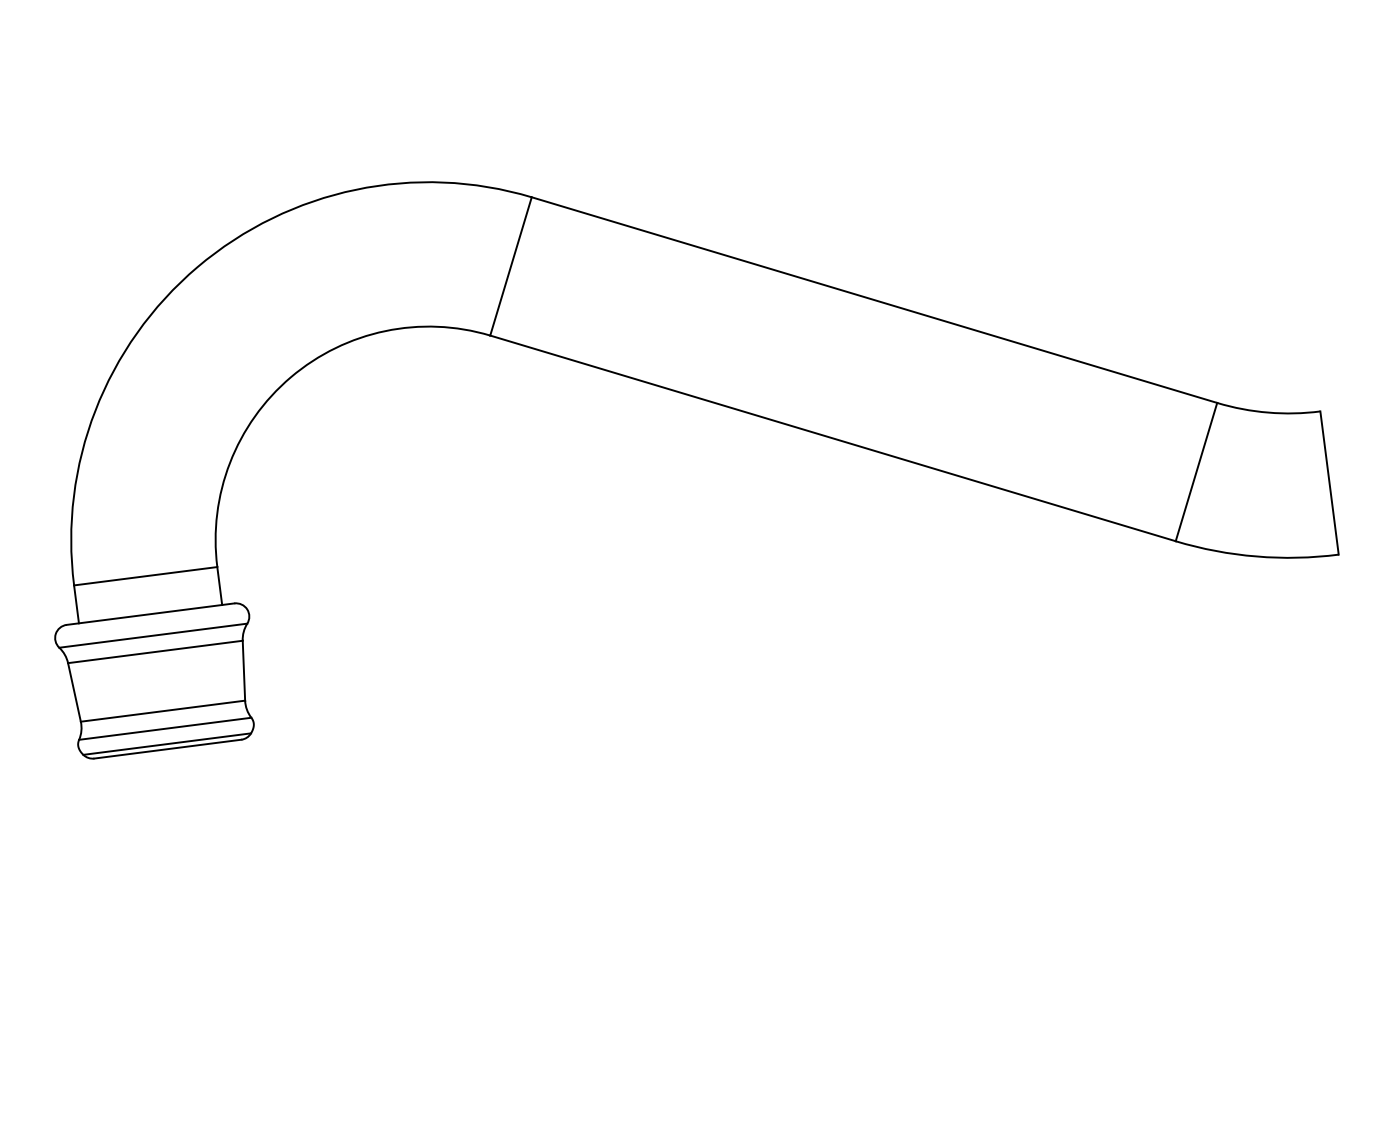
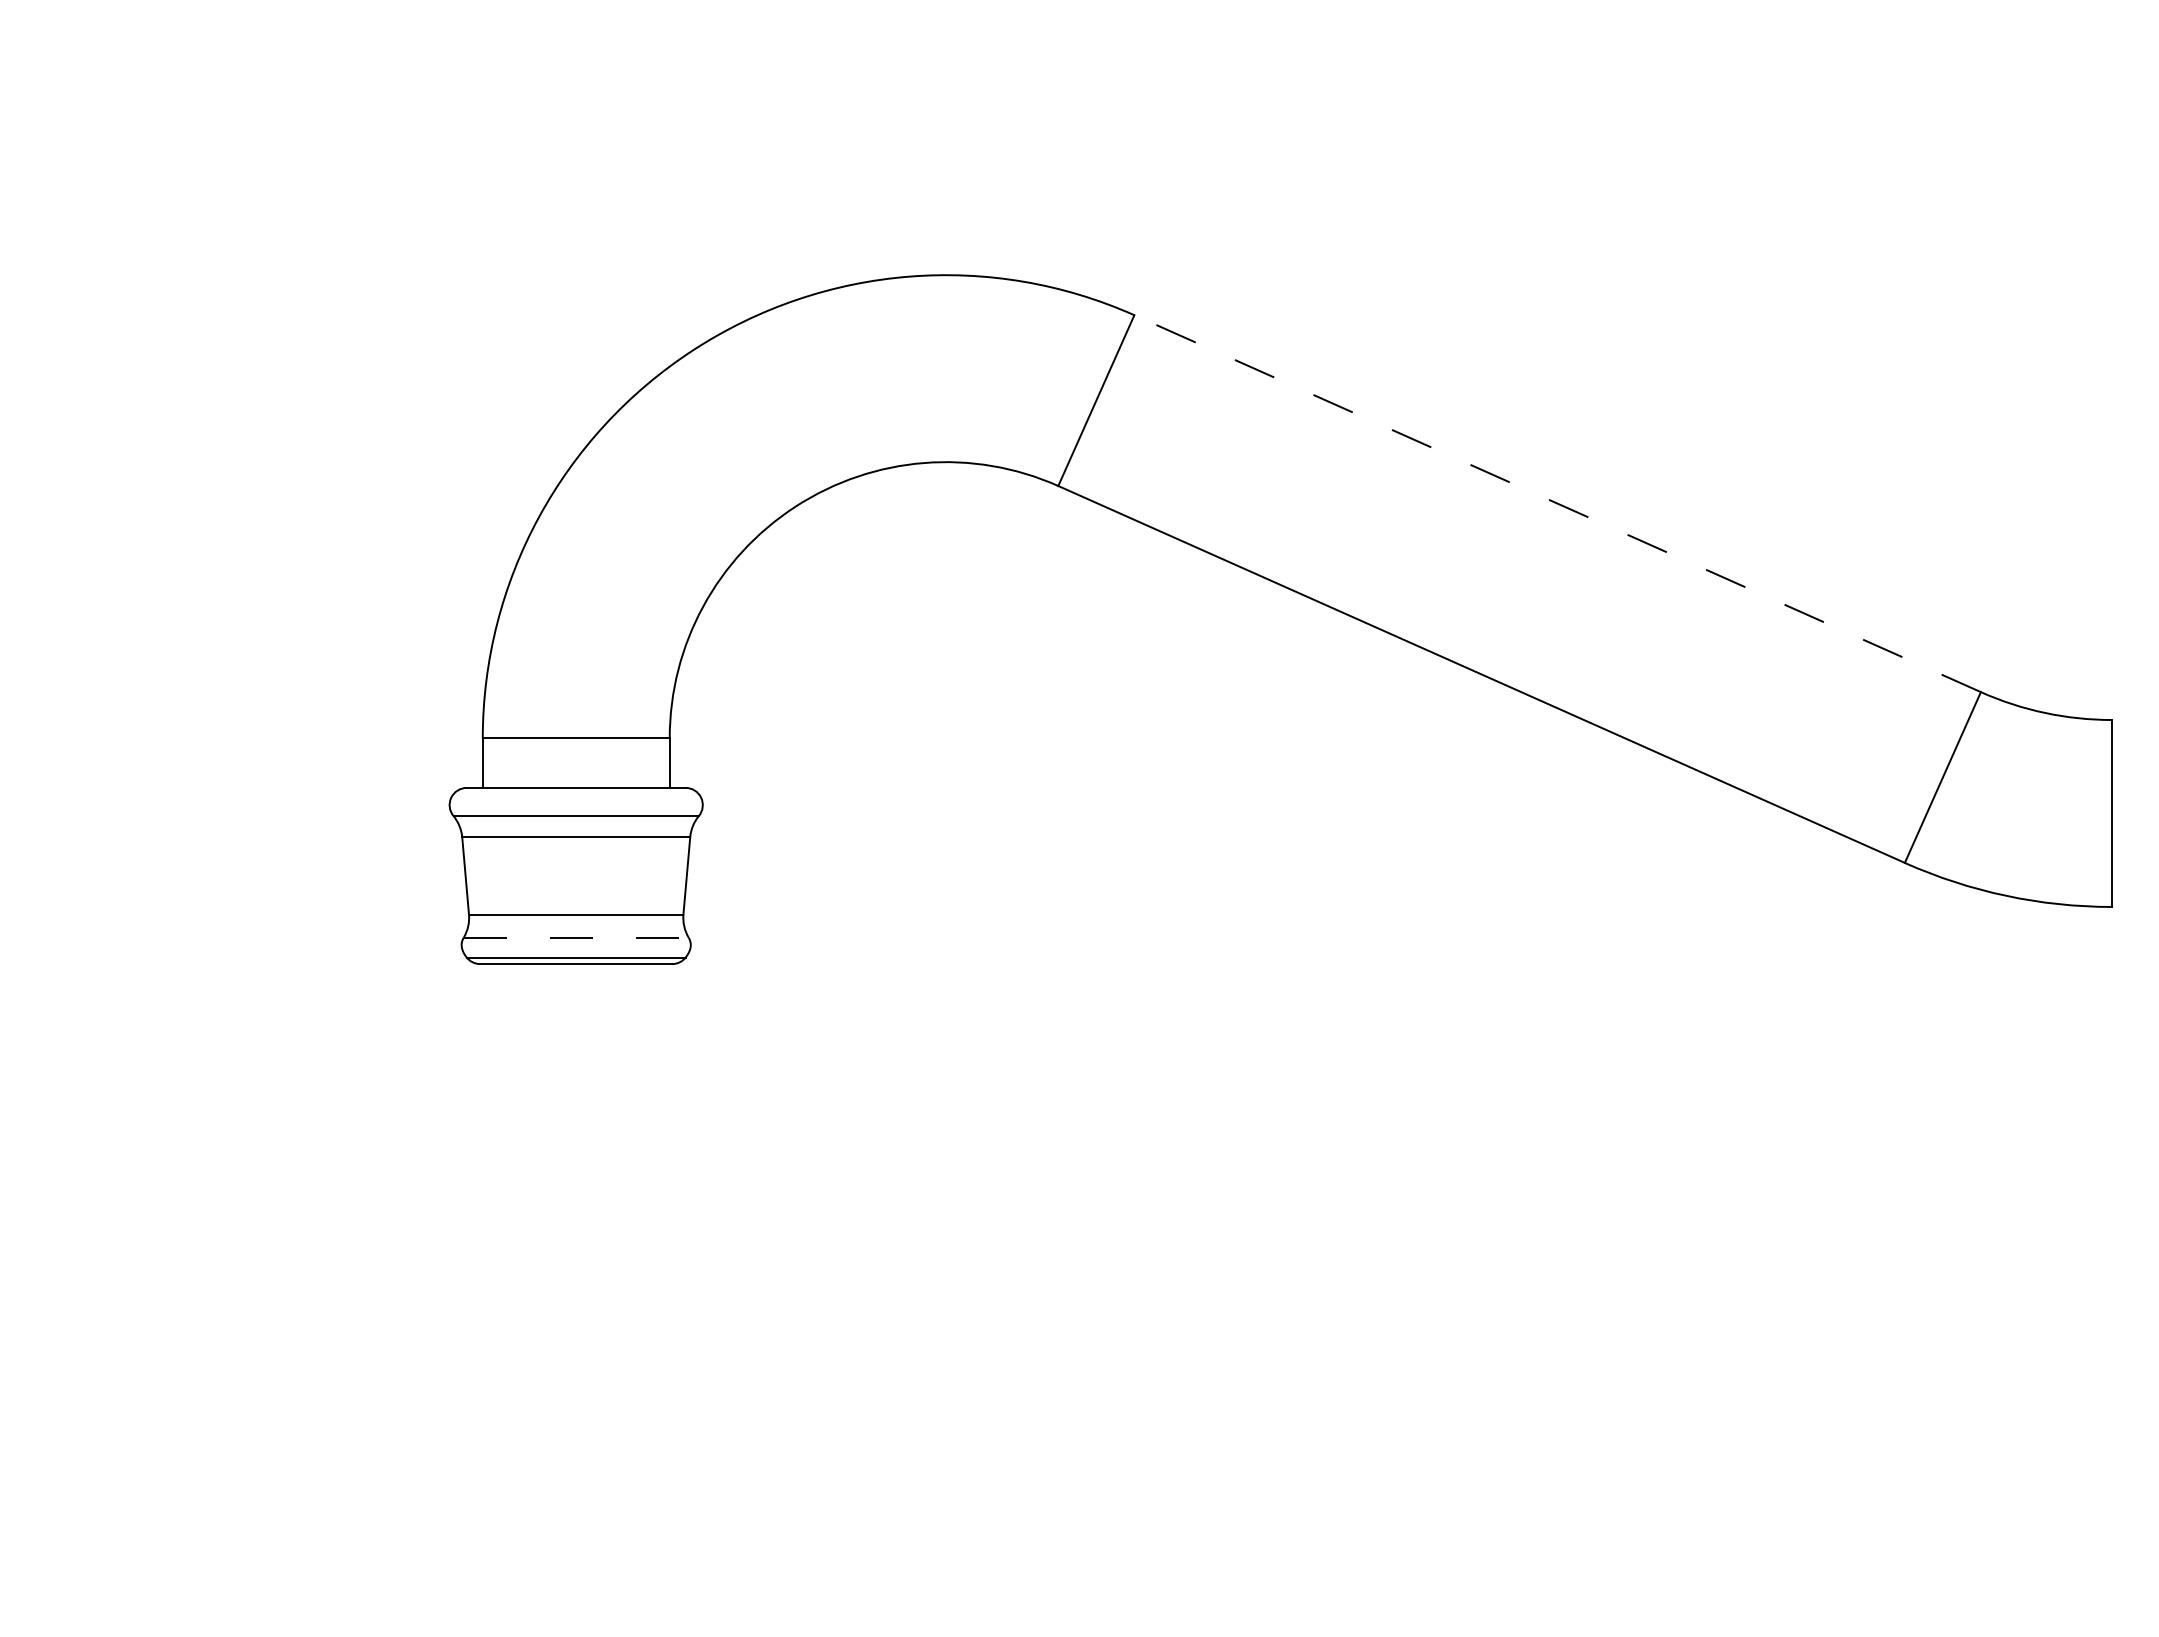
line: (874, 300) -> (1557, 503), solid -> dashed
line: (165, 728) -> (576, 937), solid -> dashed

